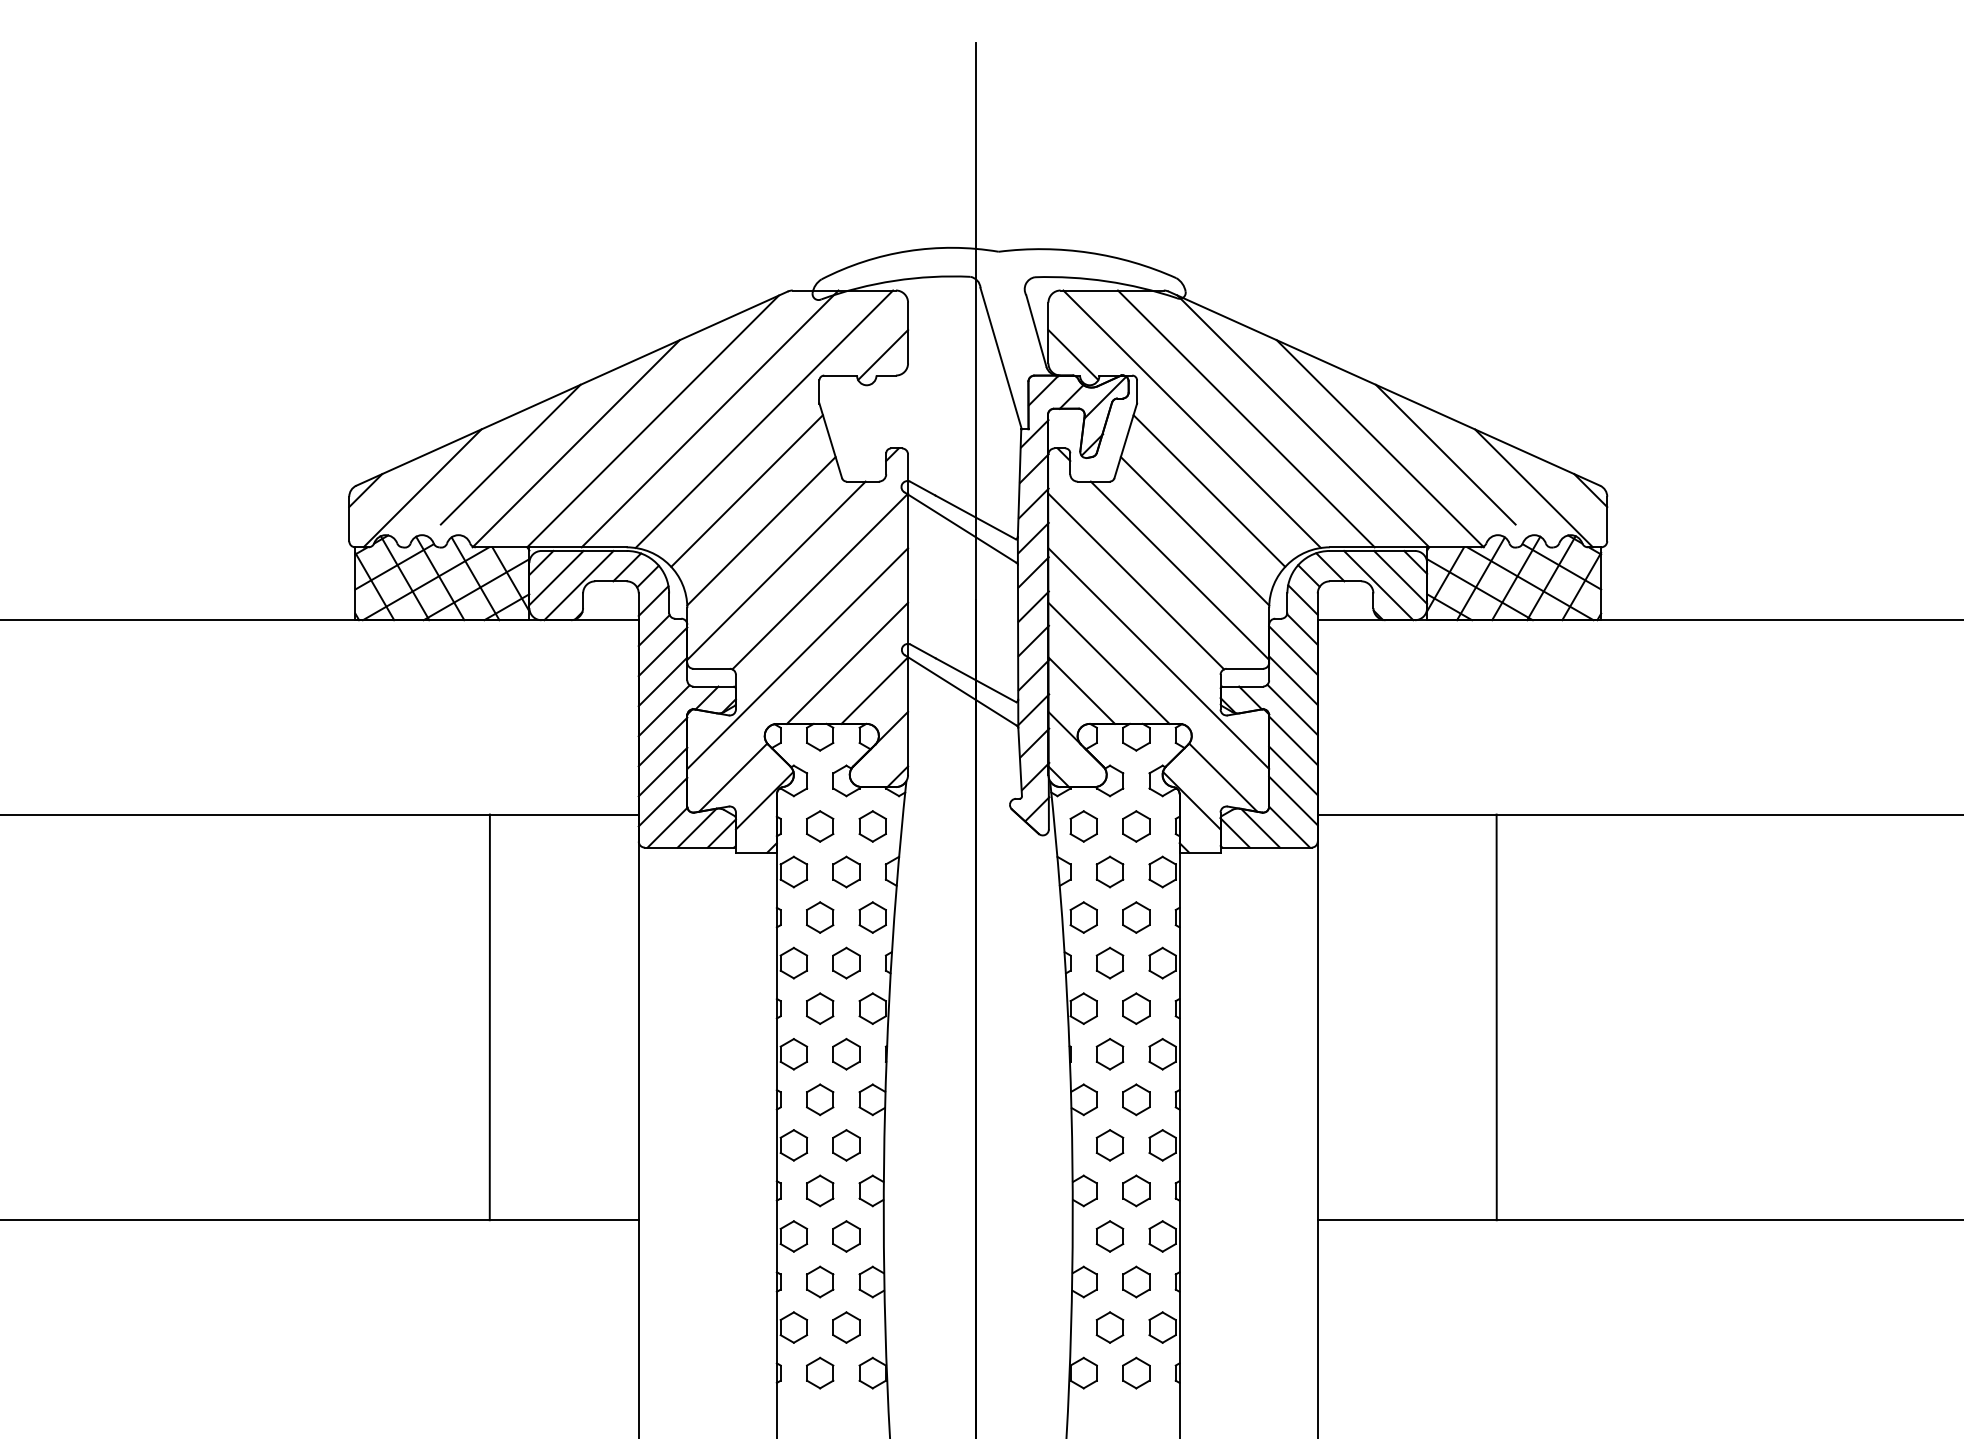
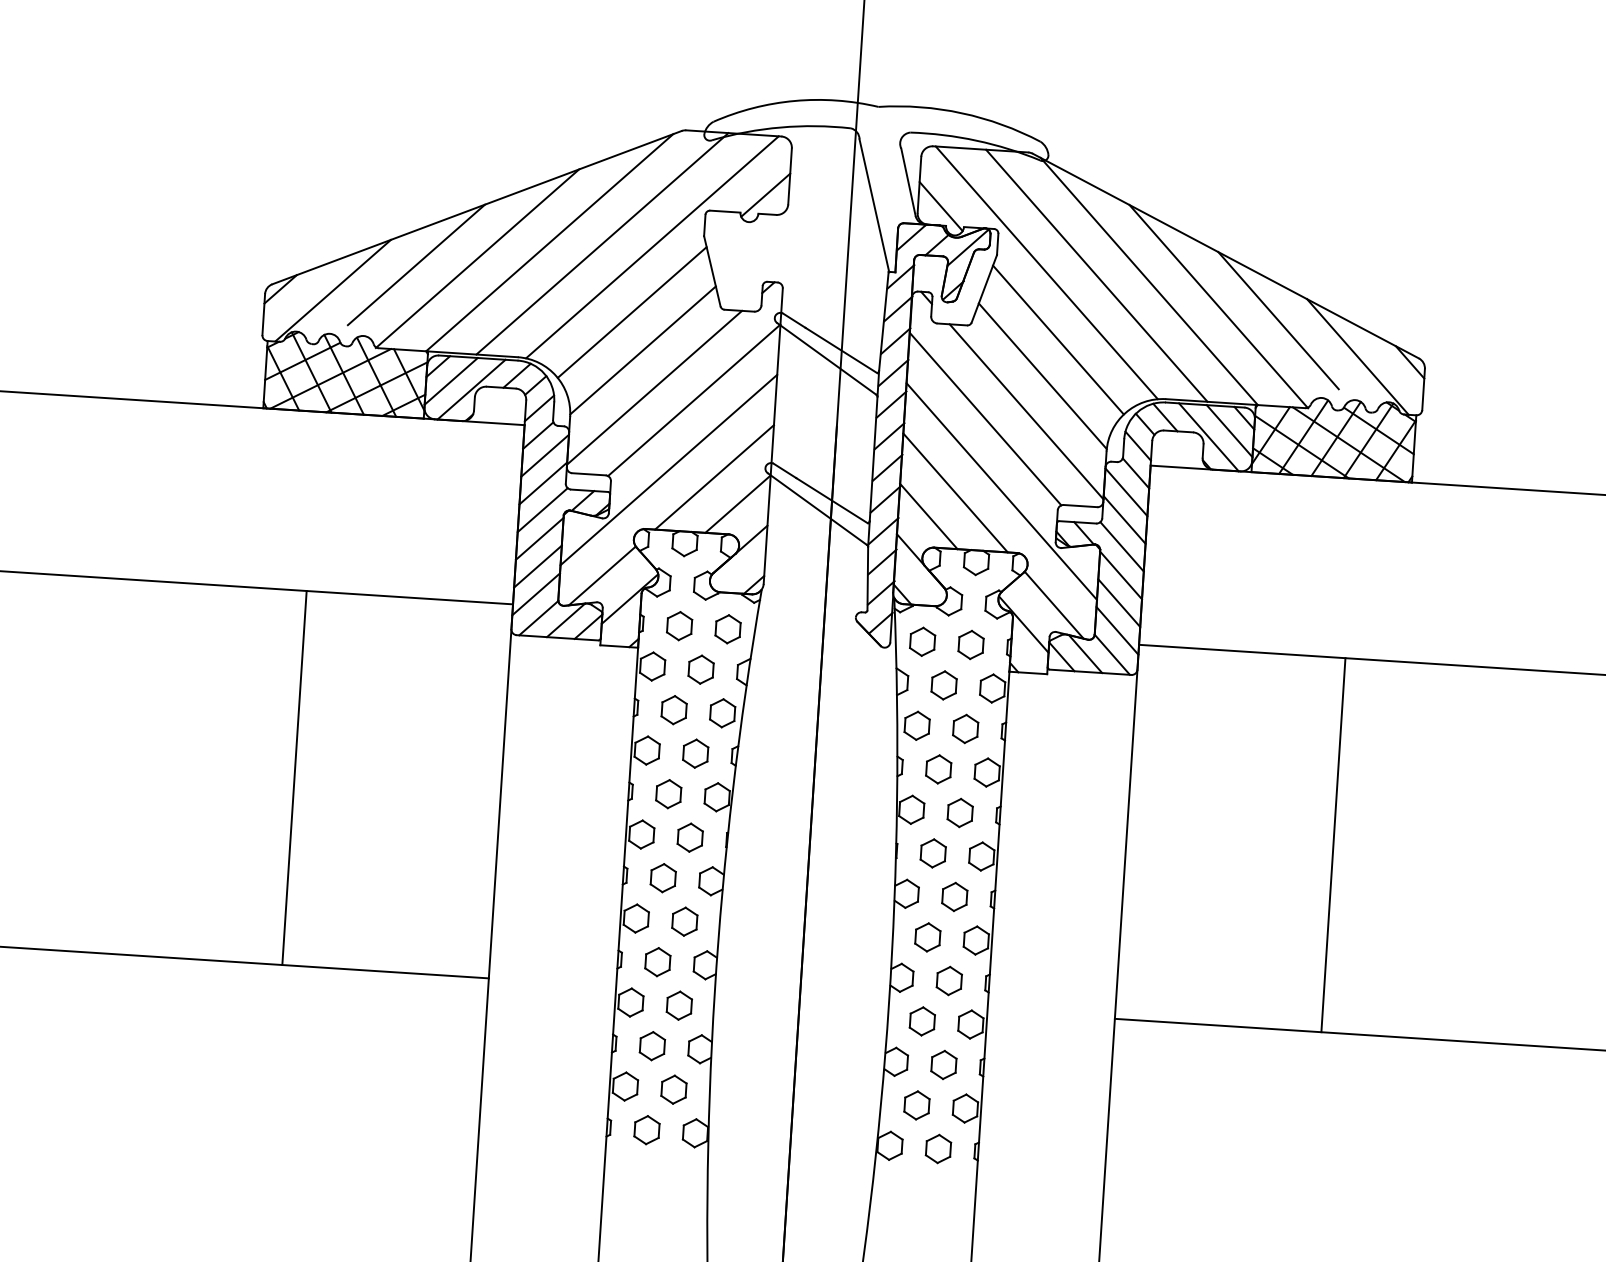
line: (489, 1017) -> (294, 778), moved
line: (1496, 1017) -> (1333, 845), moved

